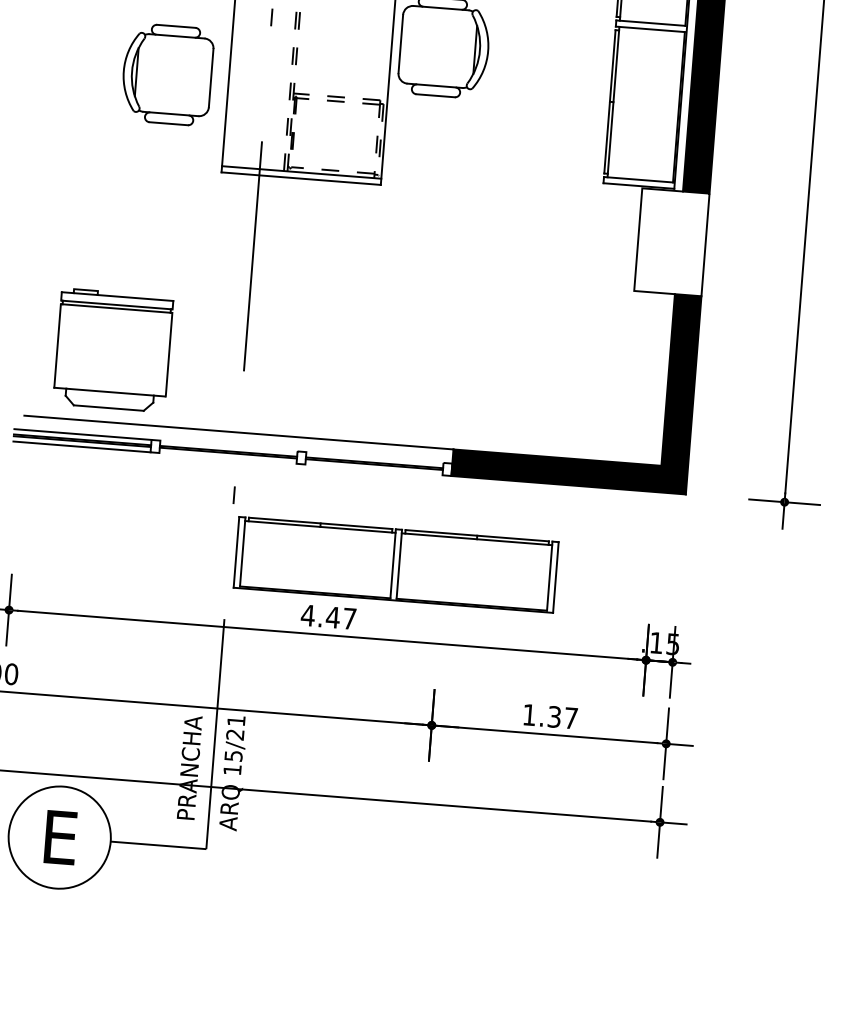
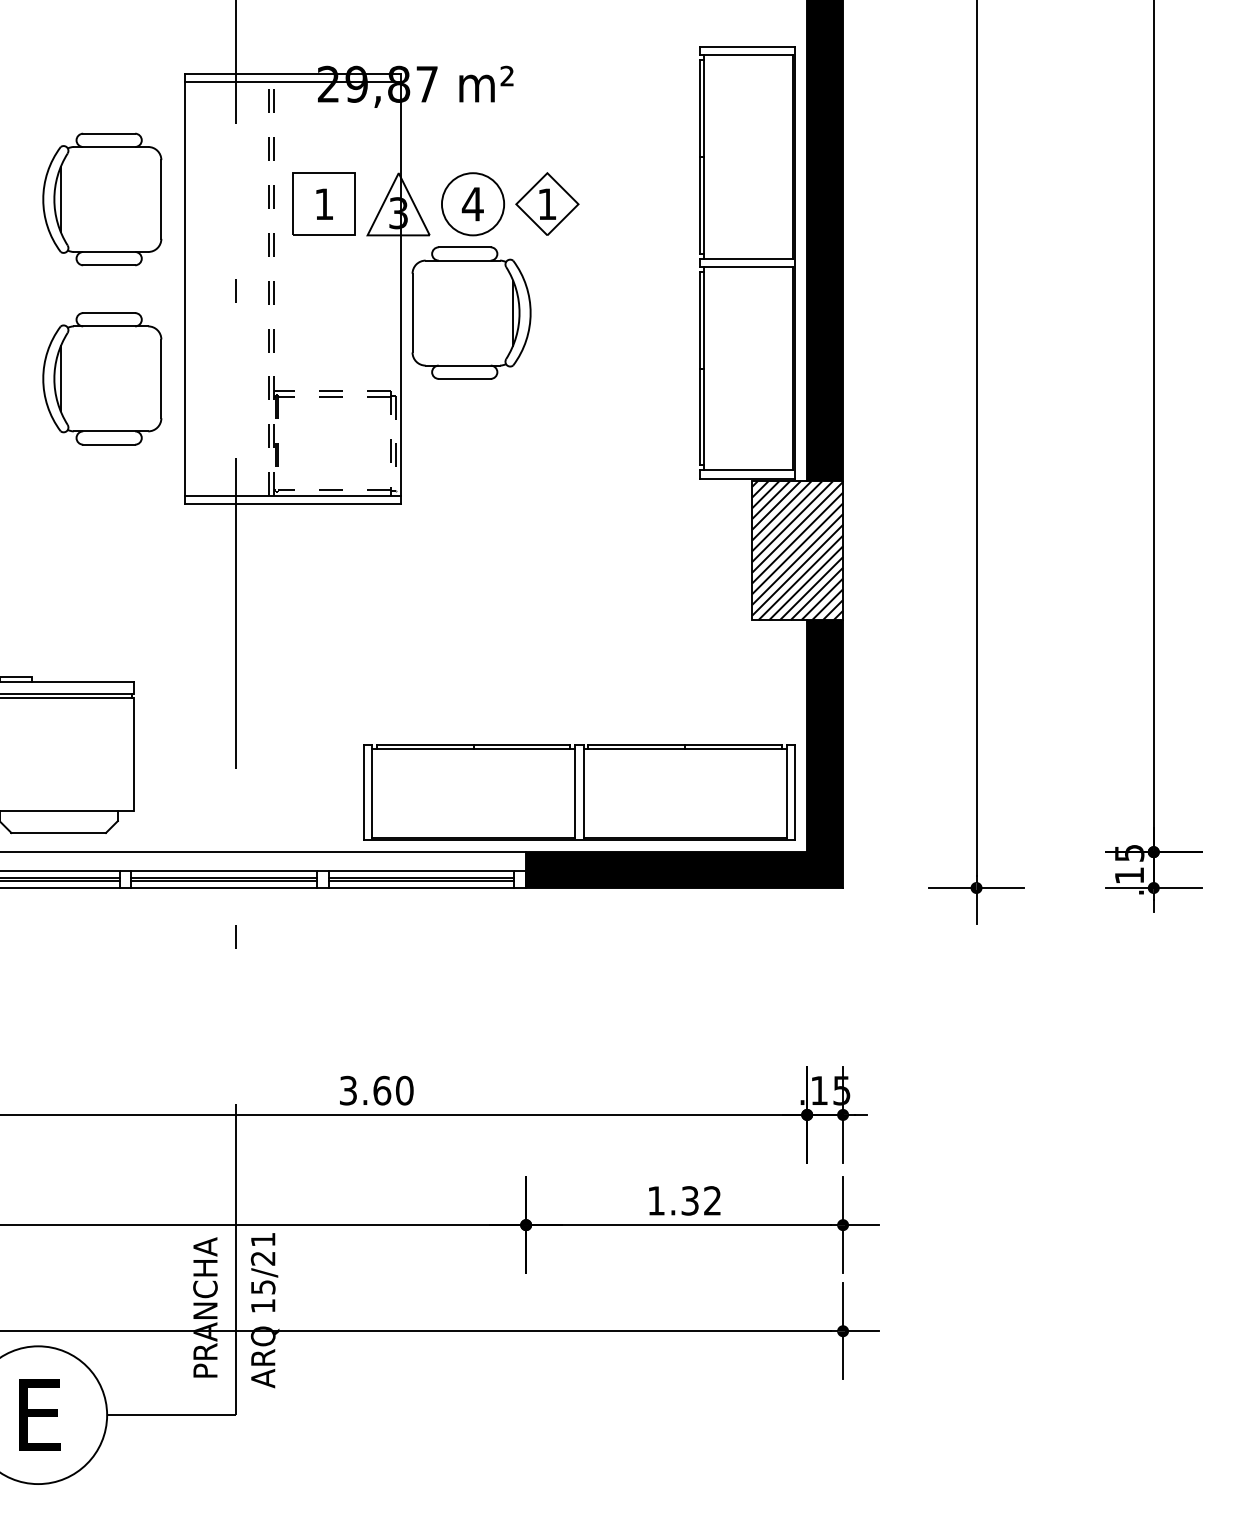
hatch: (671, 242) -> (797, 550), added
line: (228, 446) -> (223, 871), added
line: (374, 457) -> (421, 871), added
line: (227, 458) -> (223, 888), added
line: (373, 470) -> (421, 888), added
part: (396, 565) -> (579, 792), moved
text: (328, 617) -> (376, 1090), 4.47 -> 3.60
text: (571, 718) -> (712, 1200), 1.37 -> 1.32

